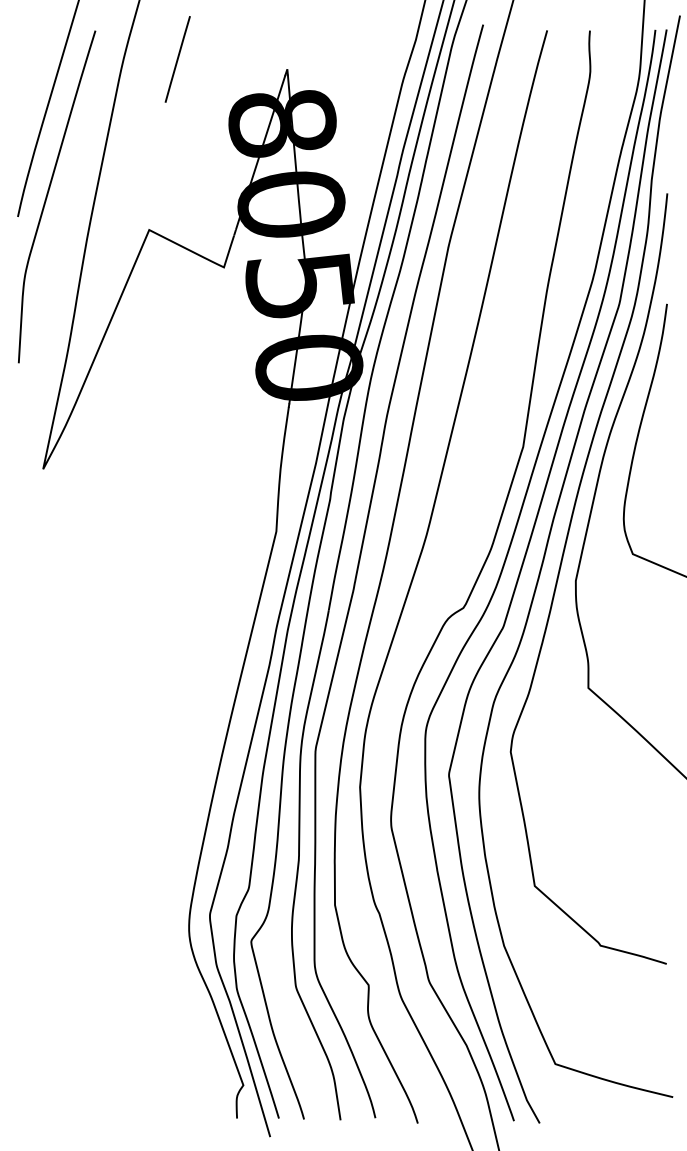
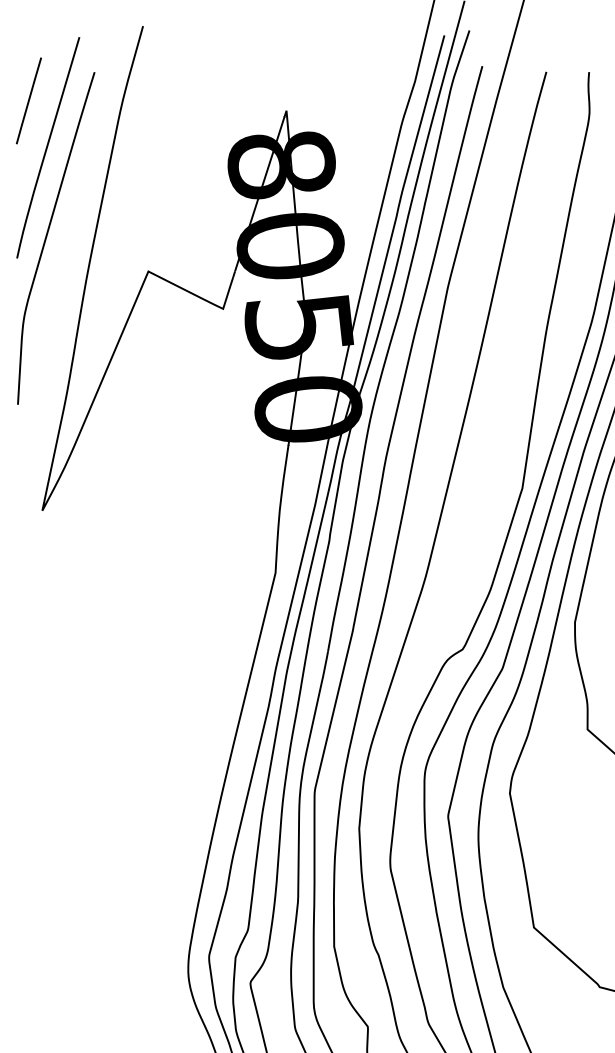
line: (177, 59) -> (28, 101), moved

